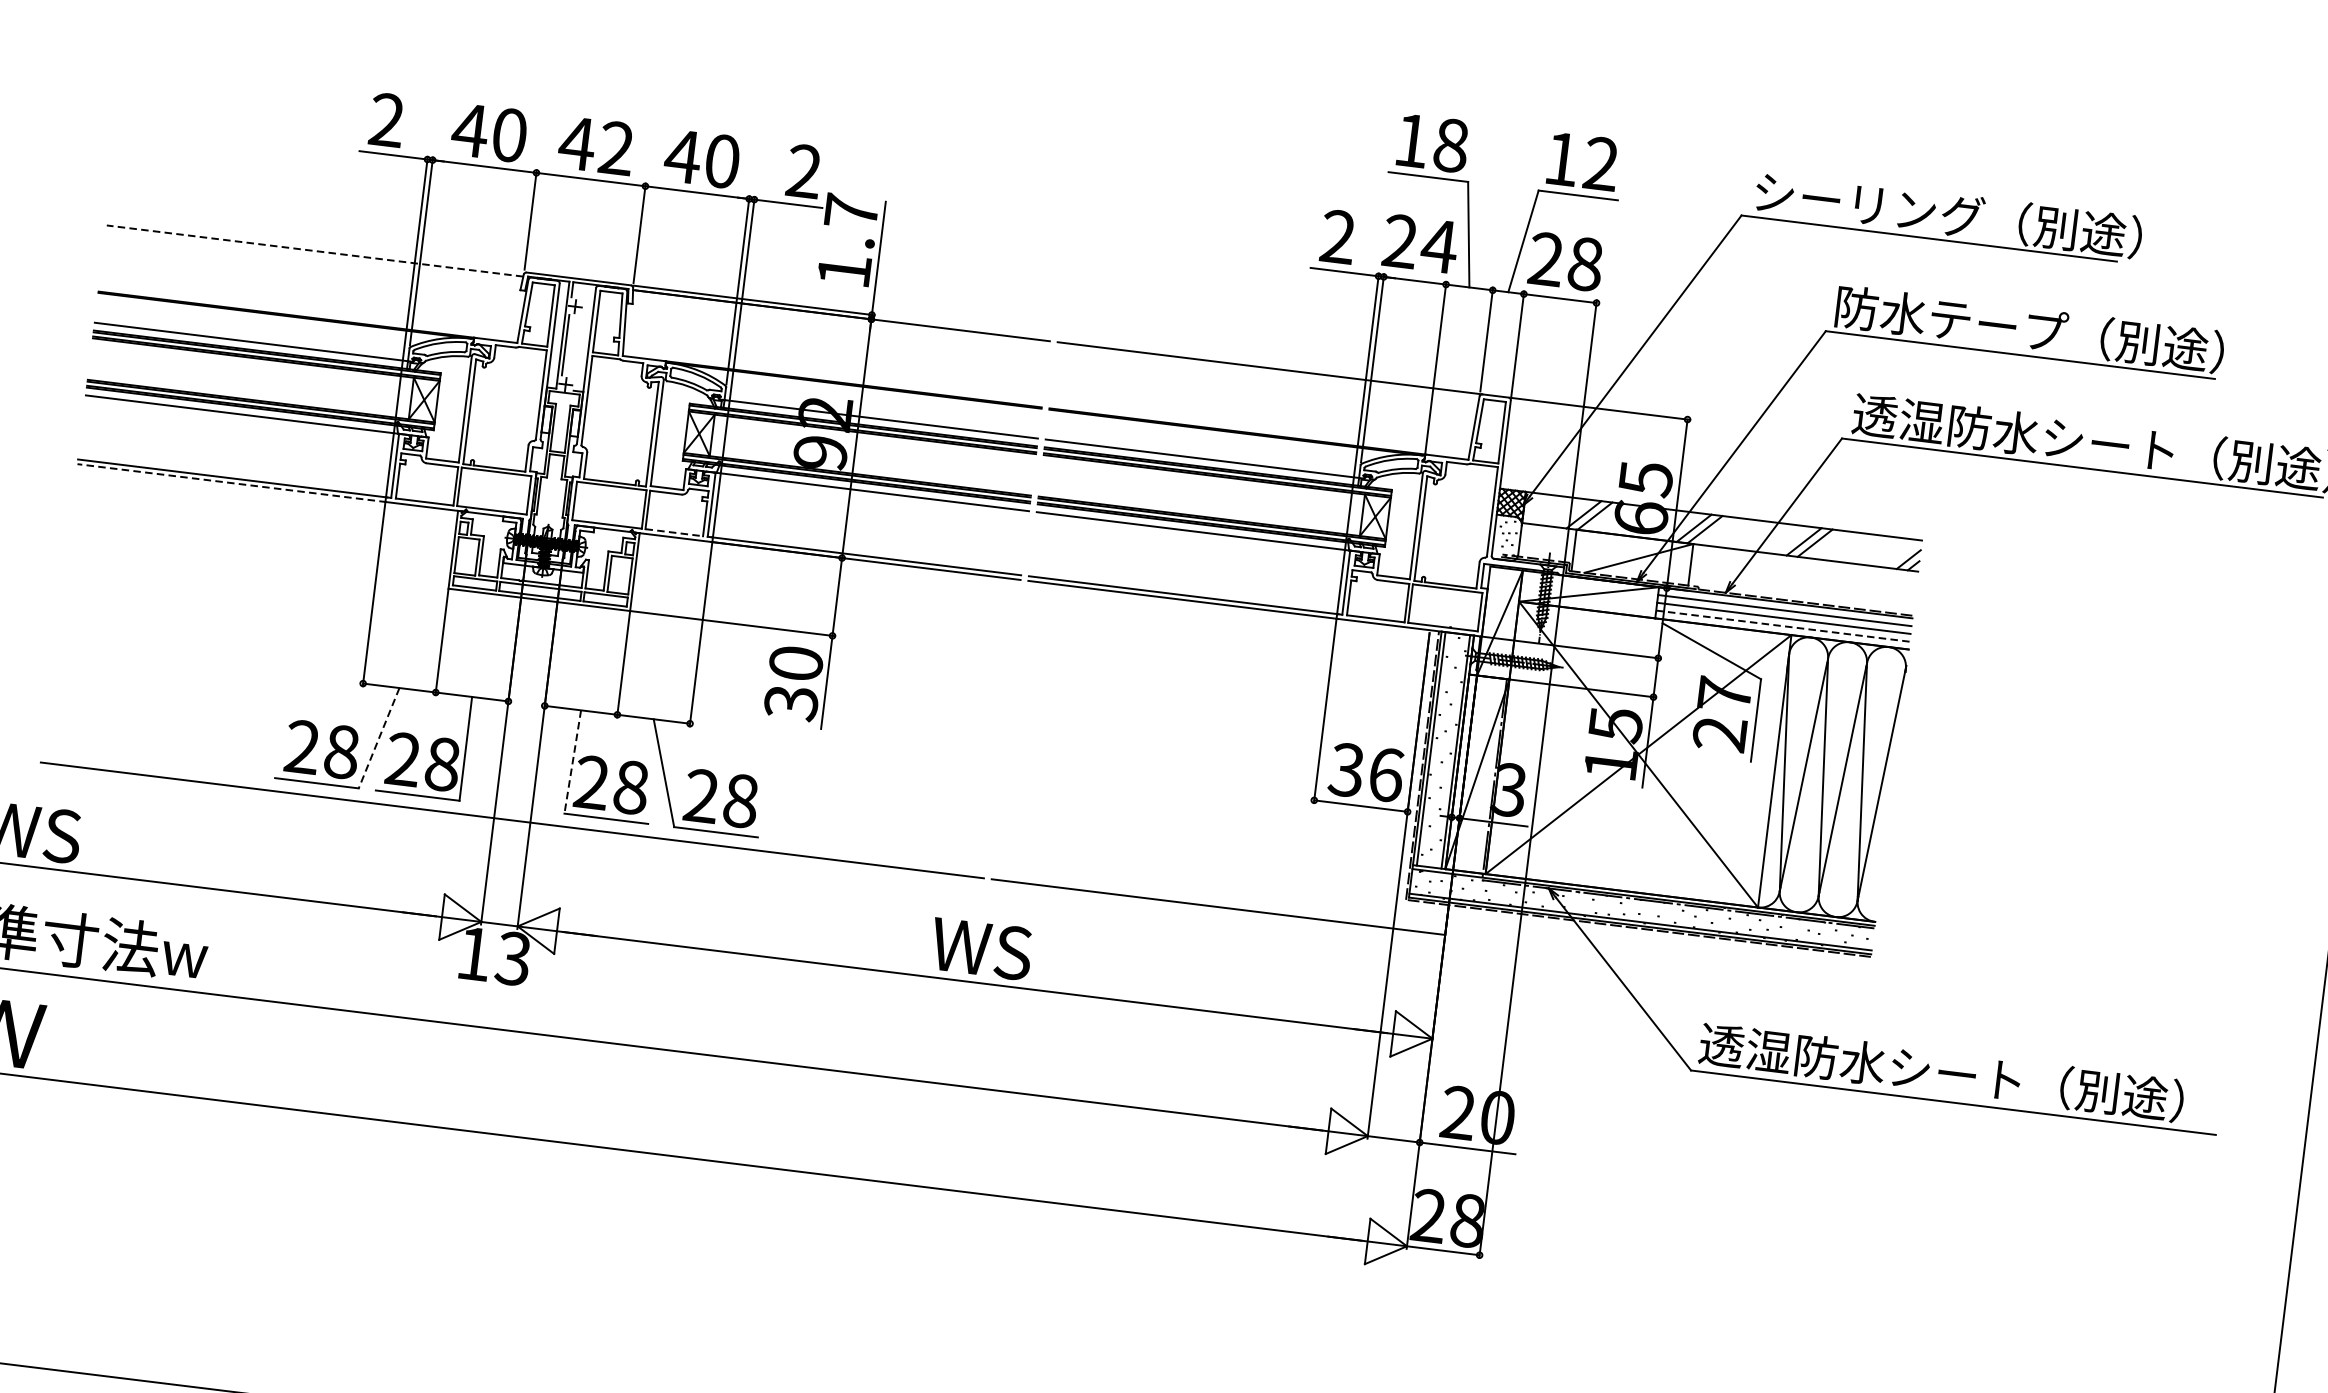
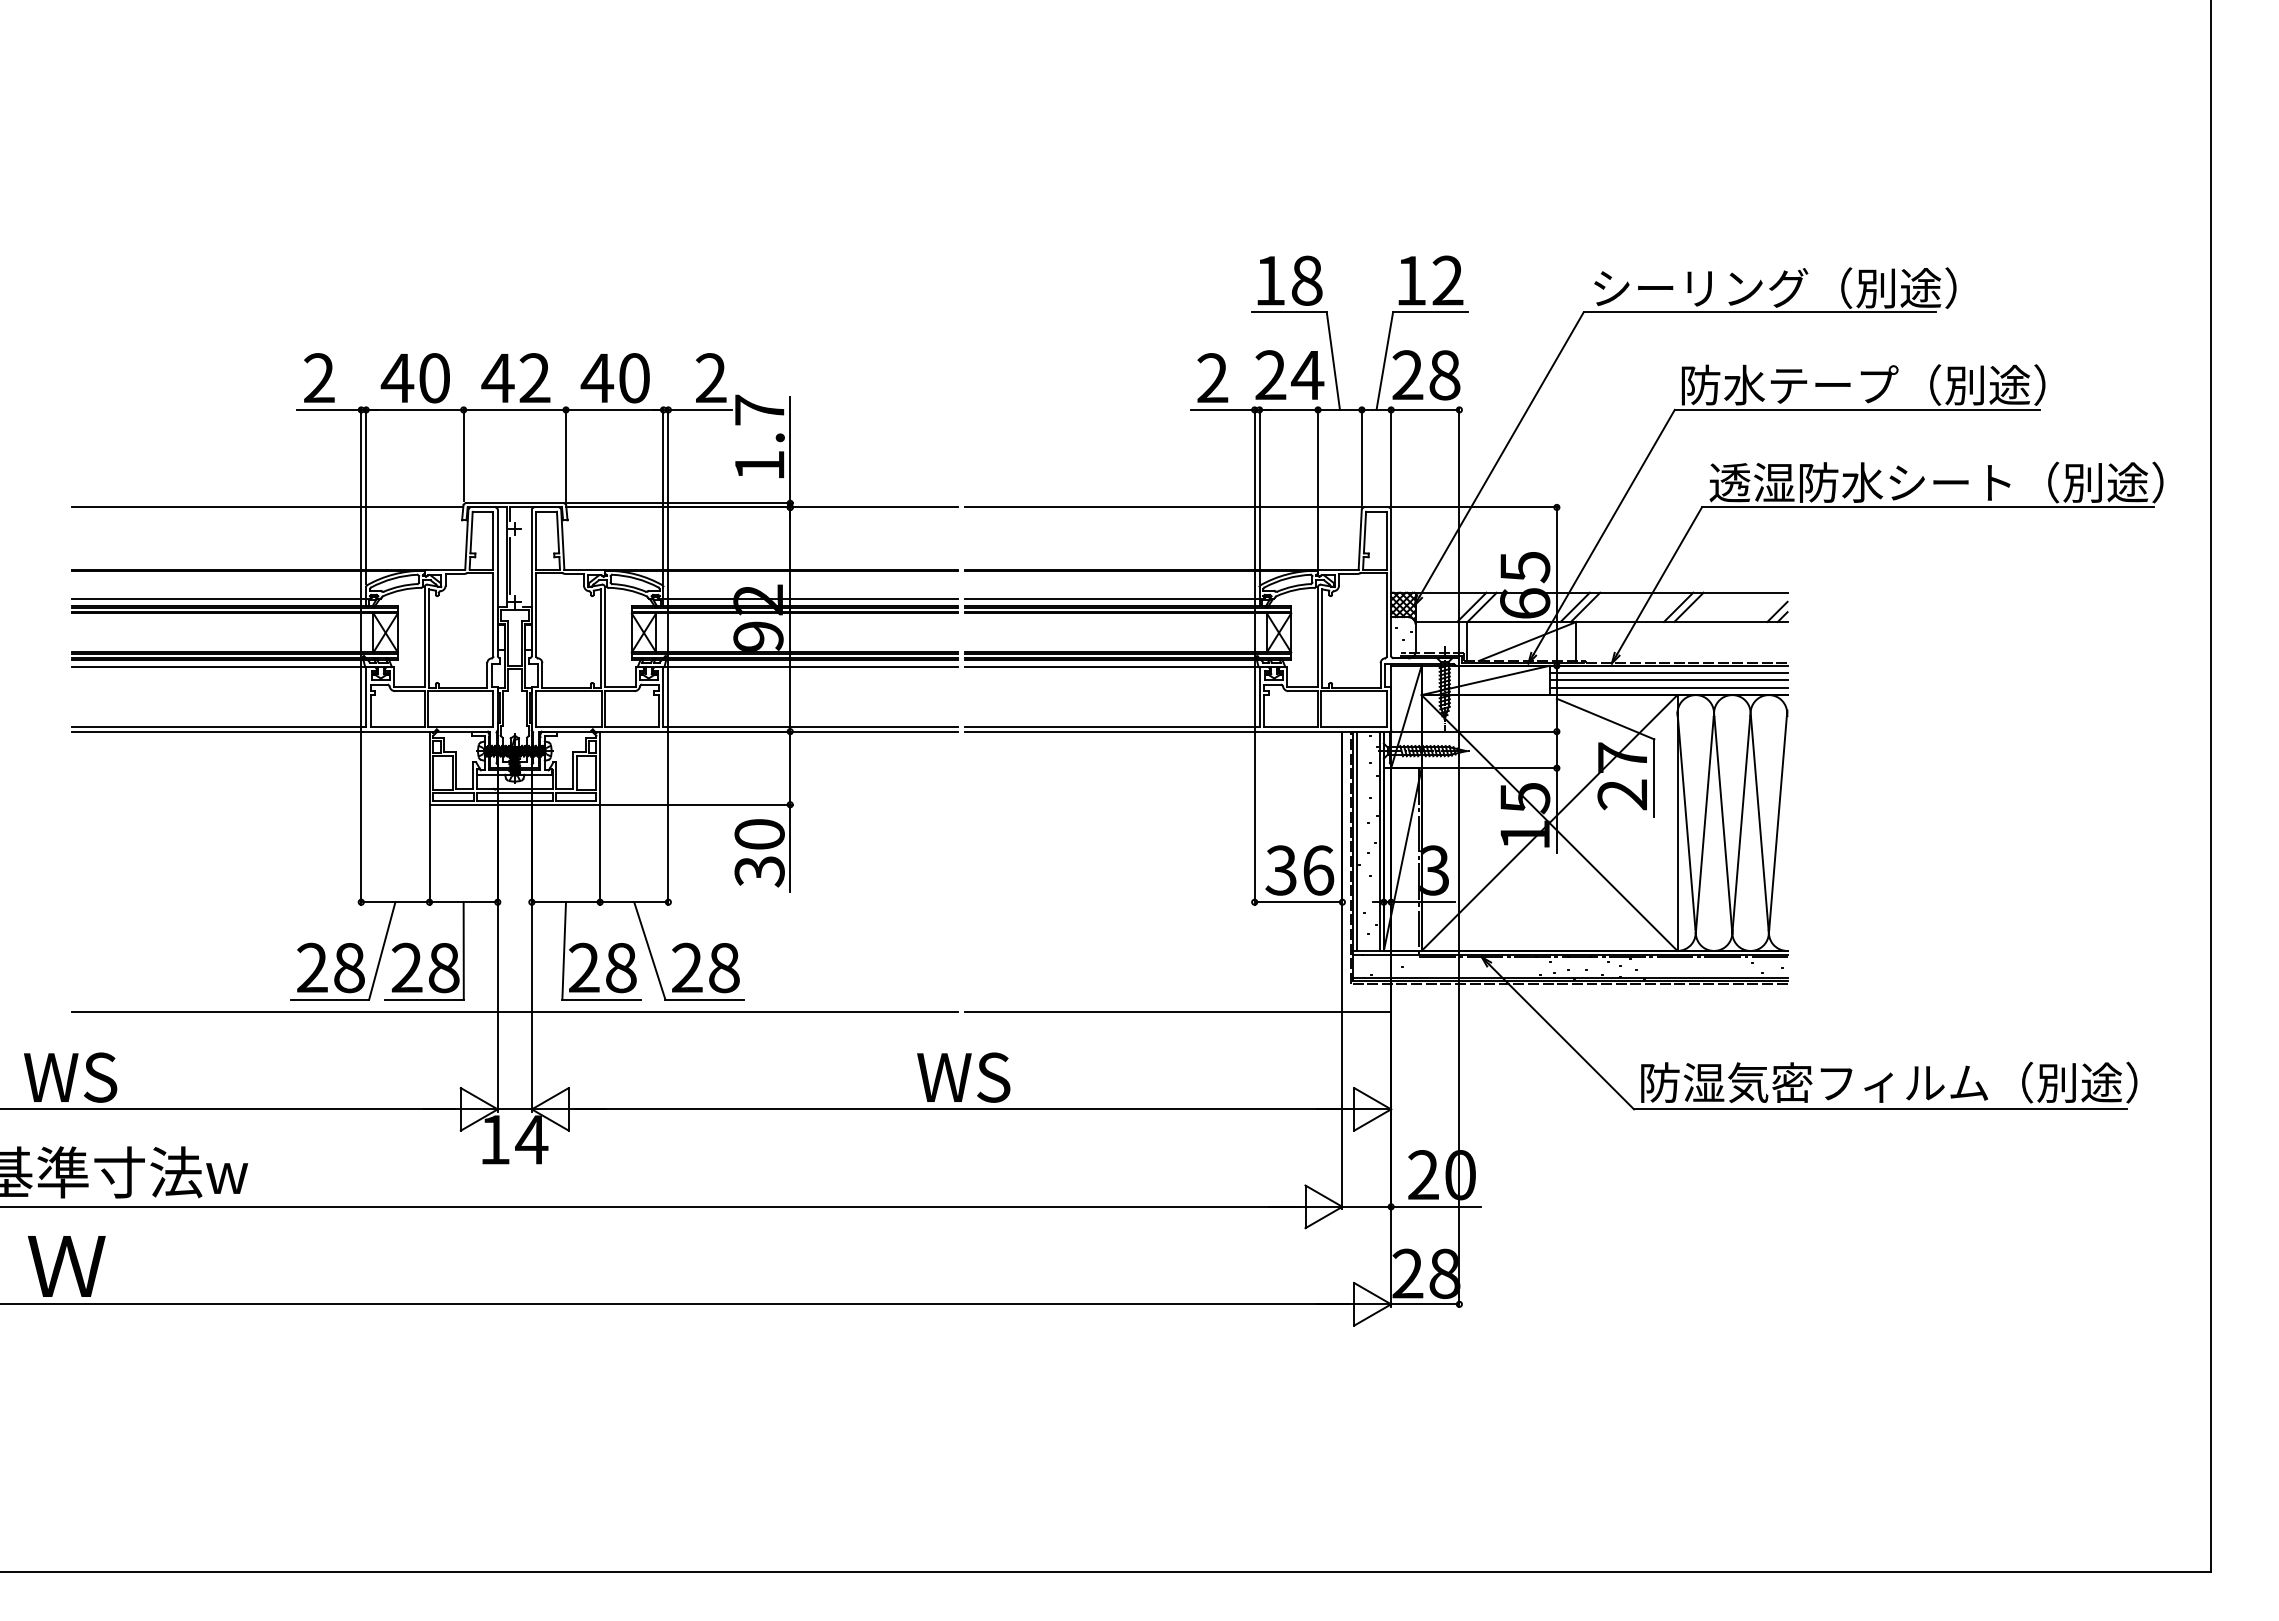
line: (314, 251) -> (267, 507), dashed -> solid
line: (231, 482) -> (216, 731), dashed -> solid
line: (674, 533) -> (632, 727), dashed -> solid
line: (1782, 625) -> (1668, 687), dashed -> solid
line: (379, 738) -> (382, 951), dashed -> solid
line: (573, 761) -> (564, 950), dashed -> solid
text: (513, 958) -> (531, 1139), 13 -> 14
text: (1965, 1075) -> (1888, 1082), 透湿防水シート（別途） -> 防湿気密フィルム（別途）

